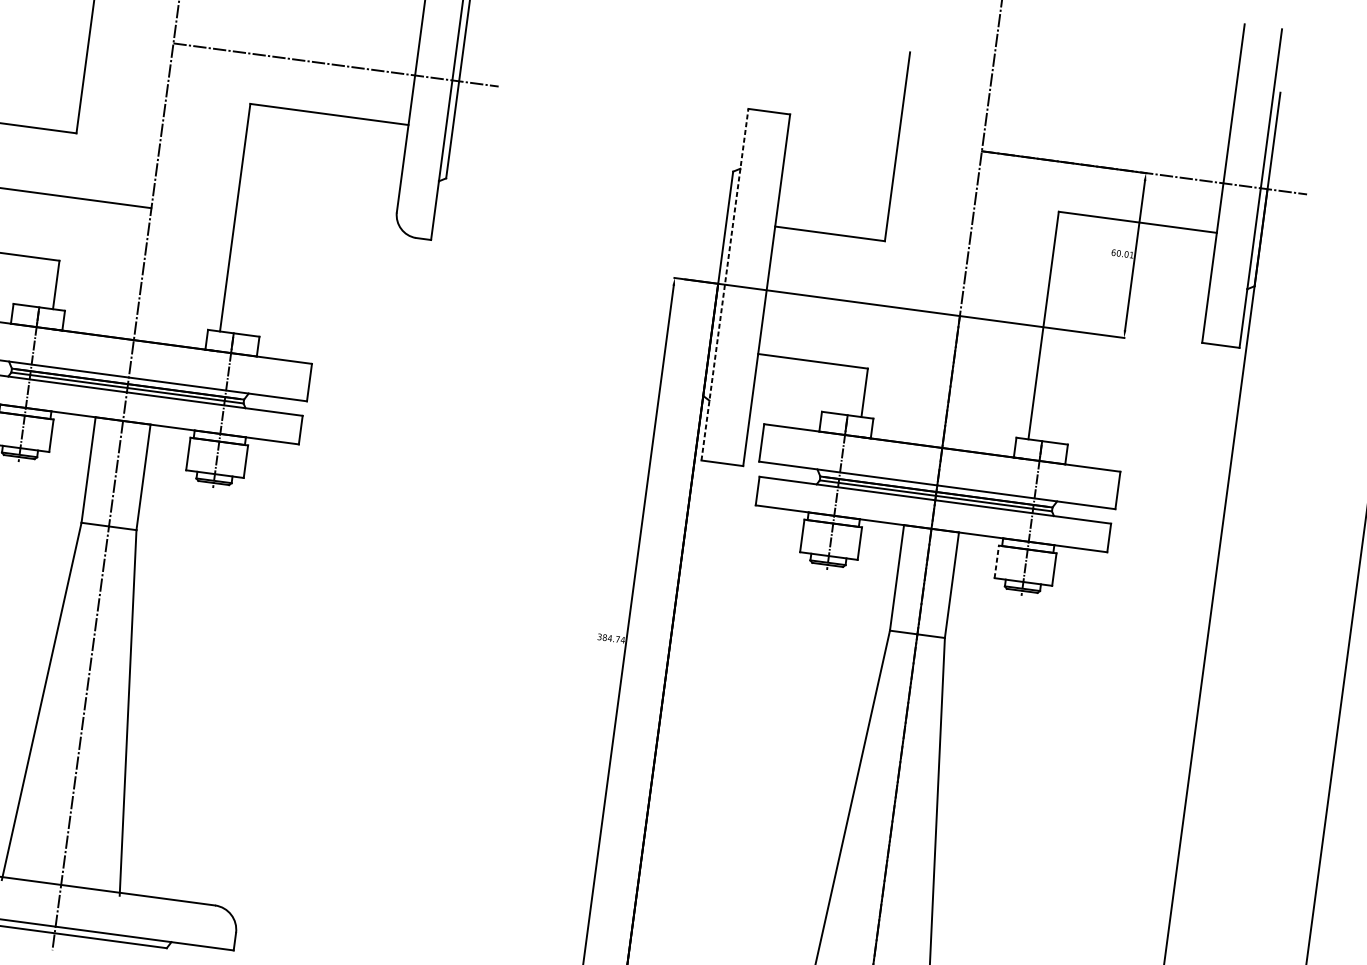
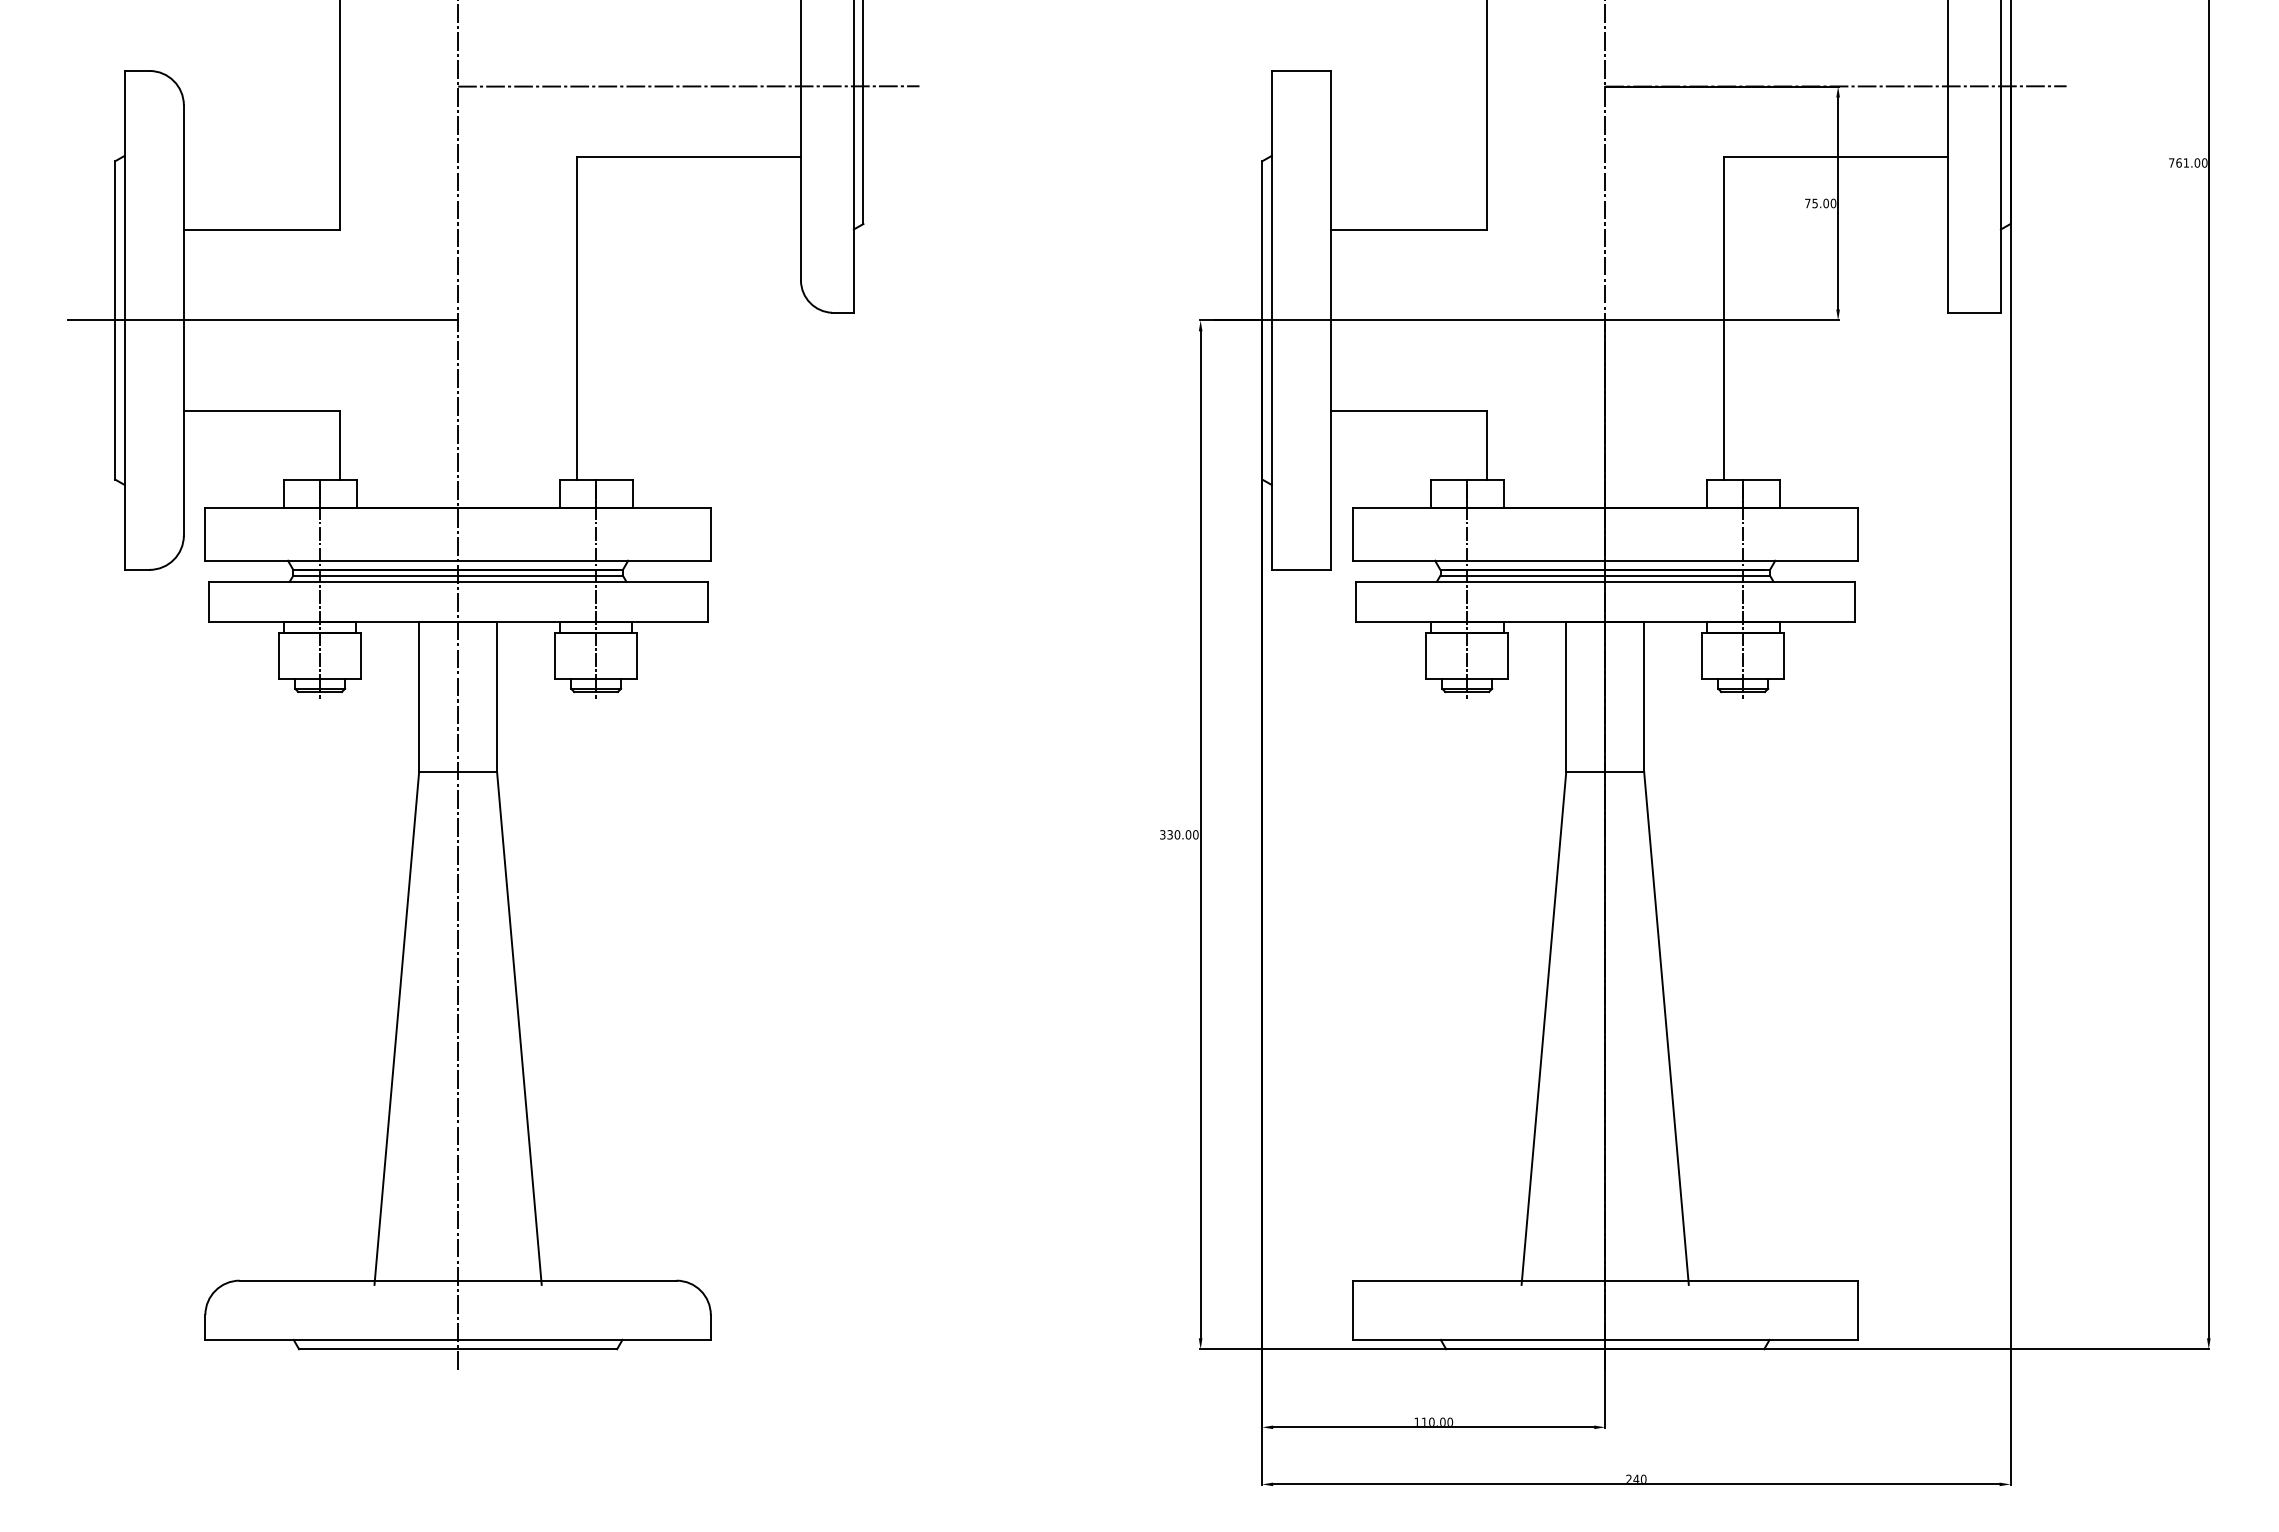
text: (1122, 253) -> (1820, 203), 60.01 -> 75.00
line: (724, 284) -> (1271, 319), dashed -> solid
line: (996, 561) -> (1702, 655), dashed -> solid
text: (613, 638) -> (1182, 834), 384.74 -> 330.00

